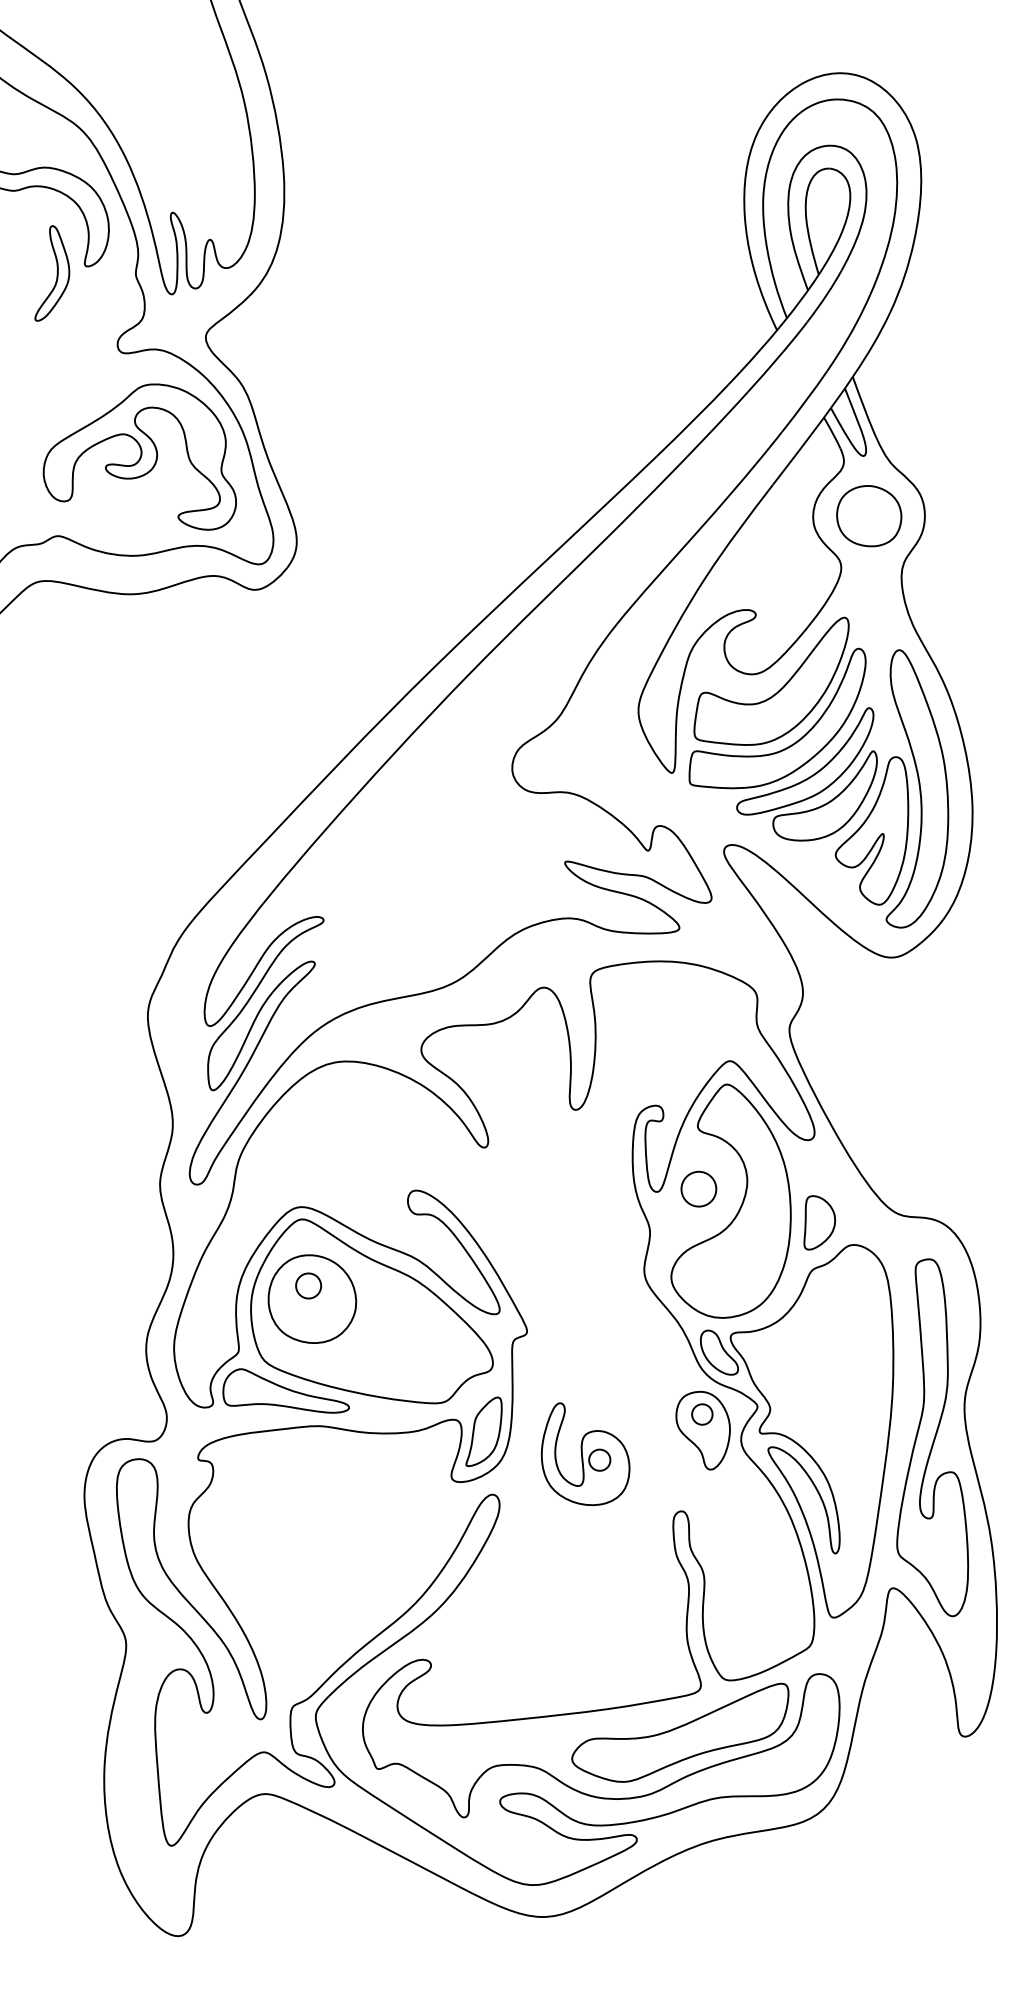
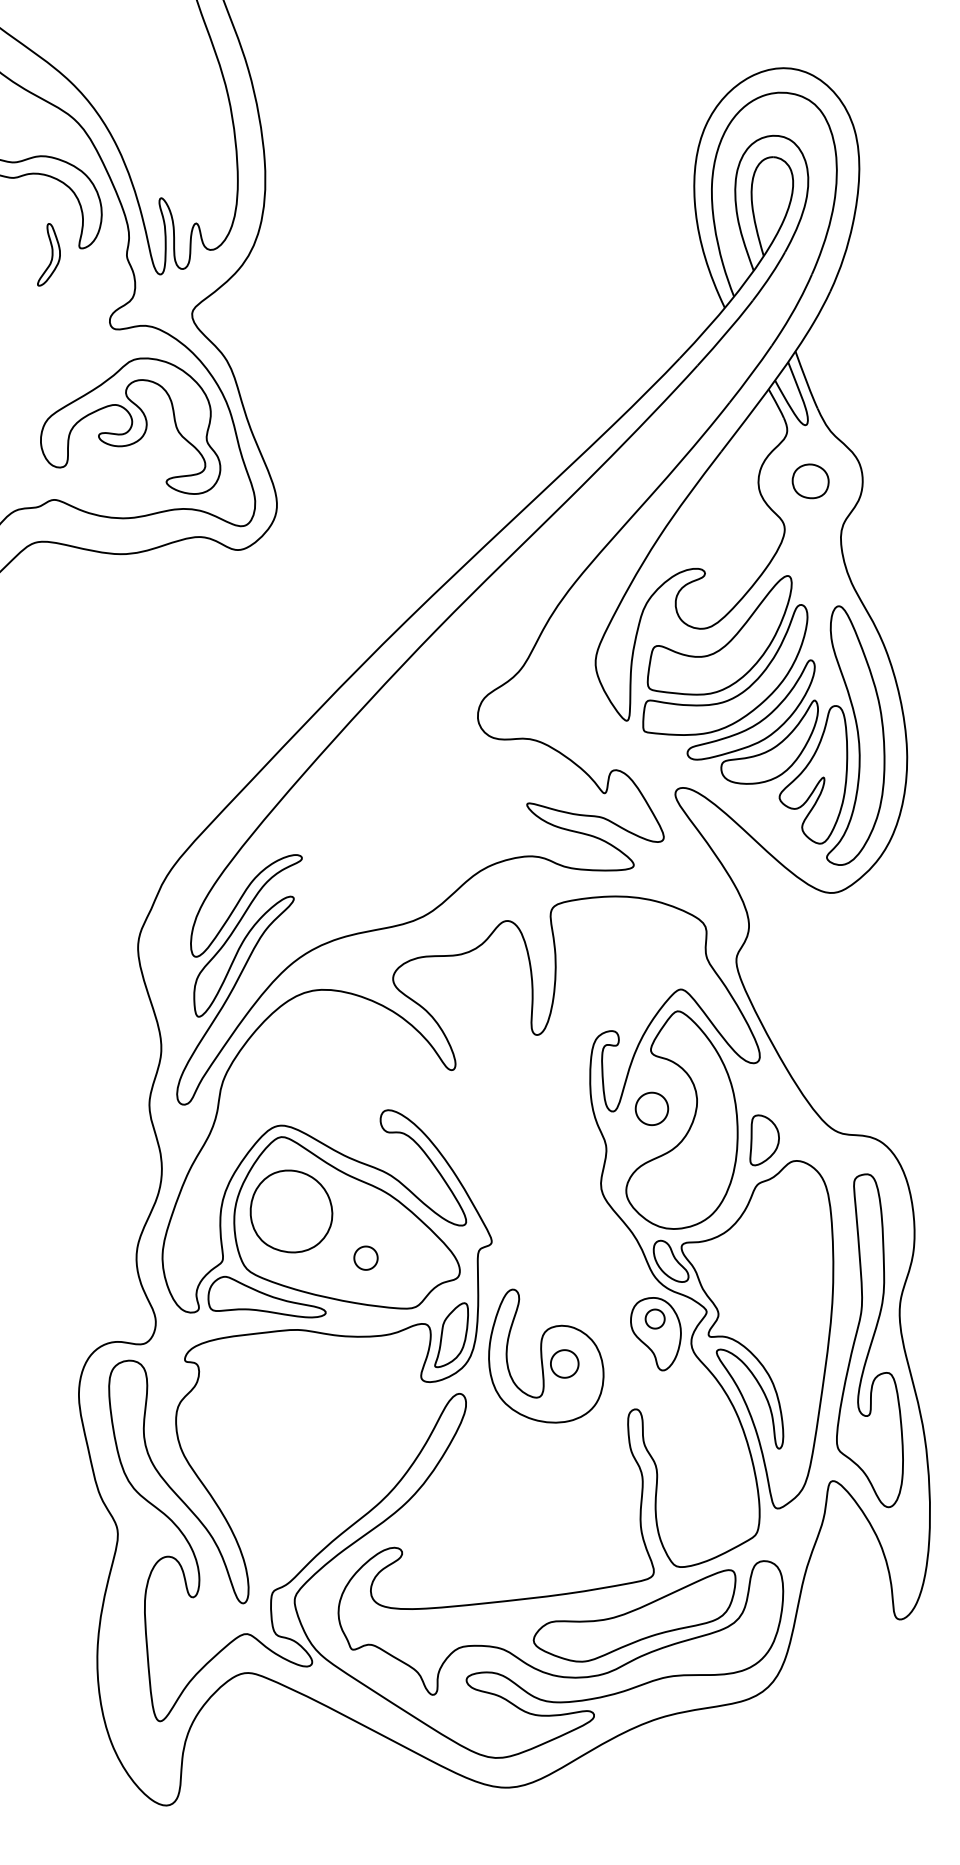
part: (51, 272) -> (48, 254), size x0.7
part: (868, 516) -> (810, 481), size x0.6
part: (308, 1285) -> (365, 1257), moved
part: (585, 1453) -> (546, 1355), size x1.4

